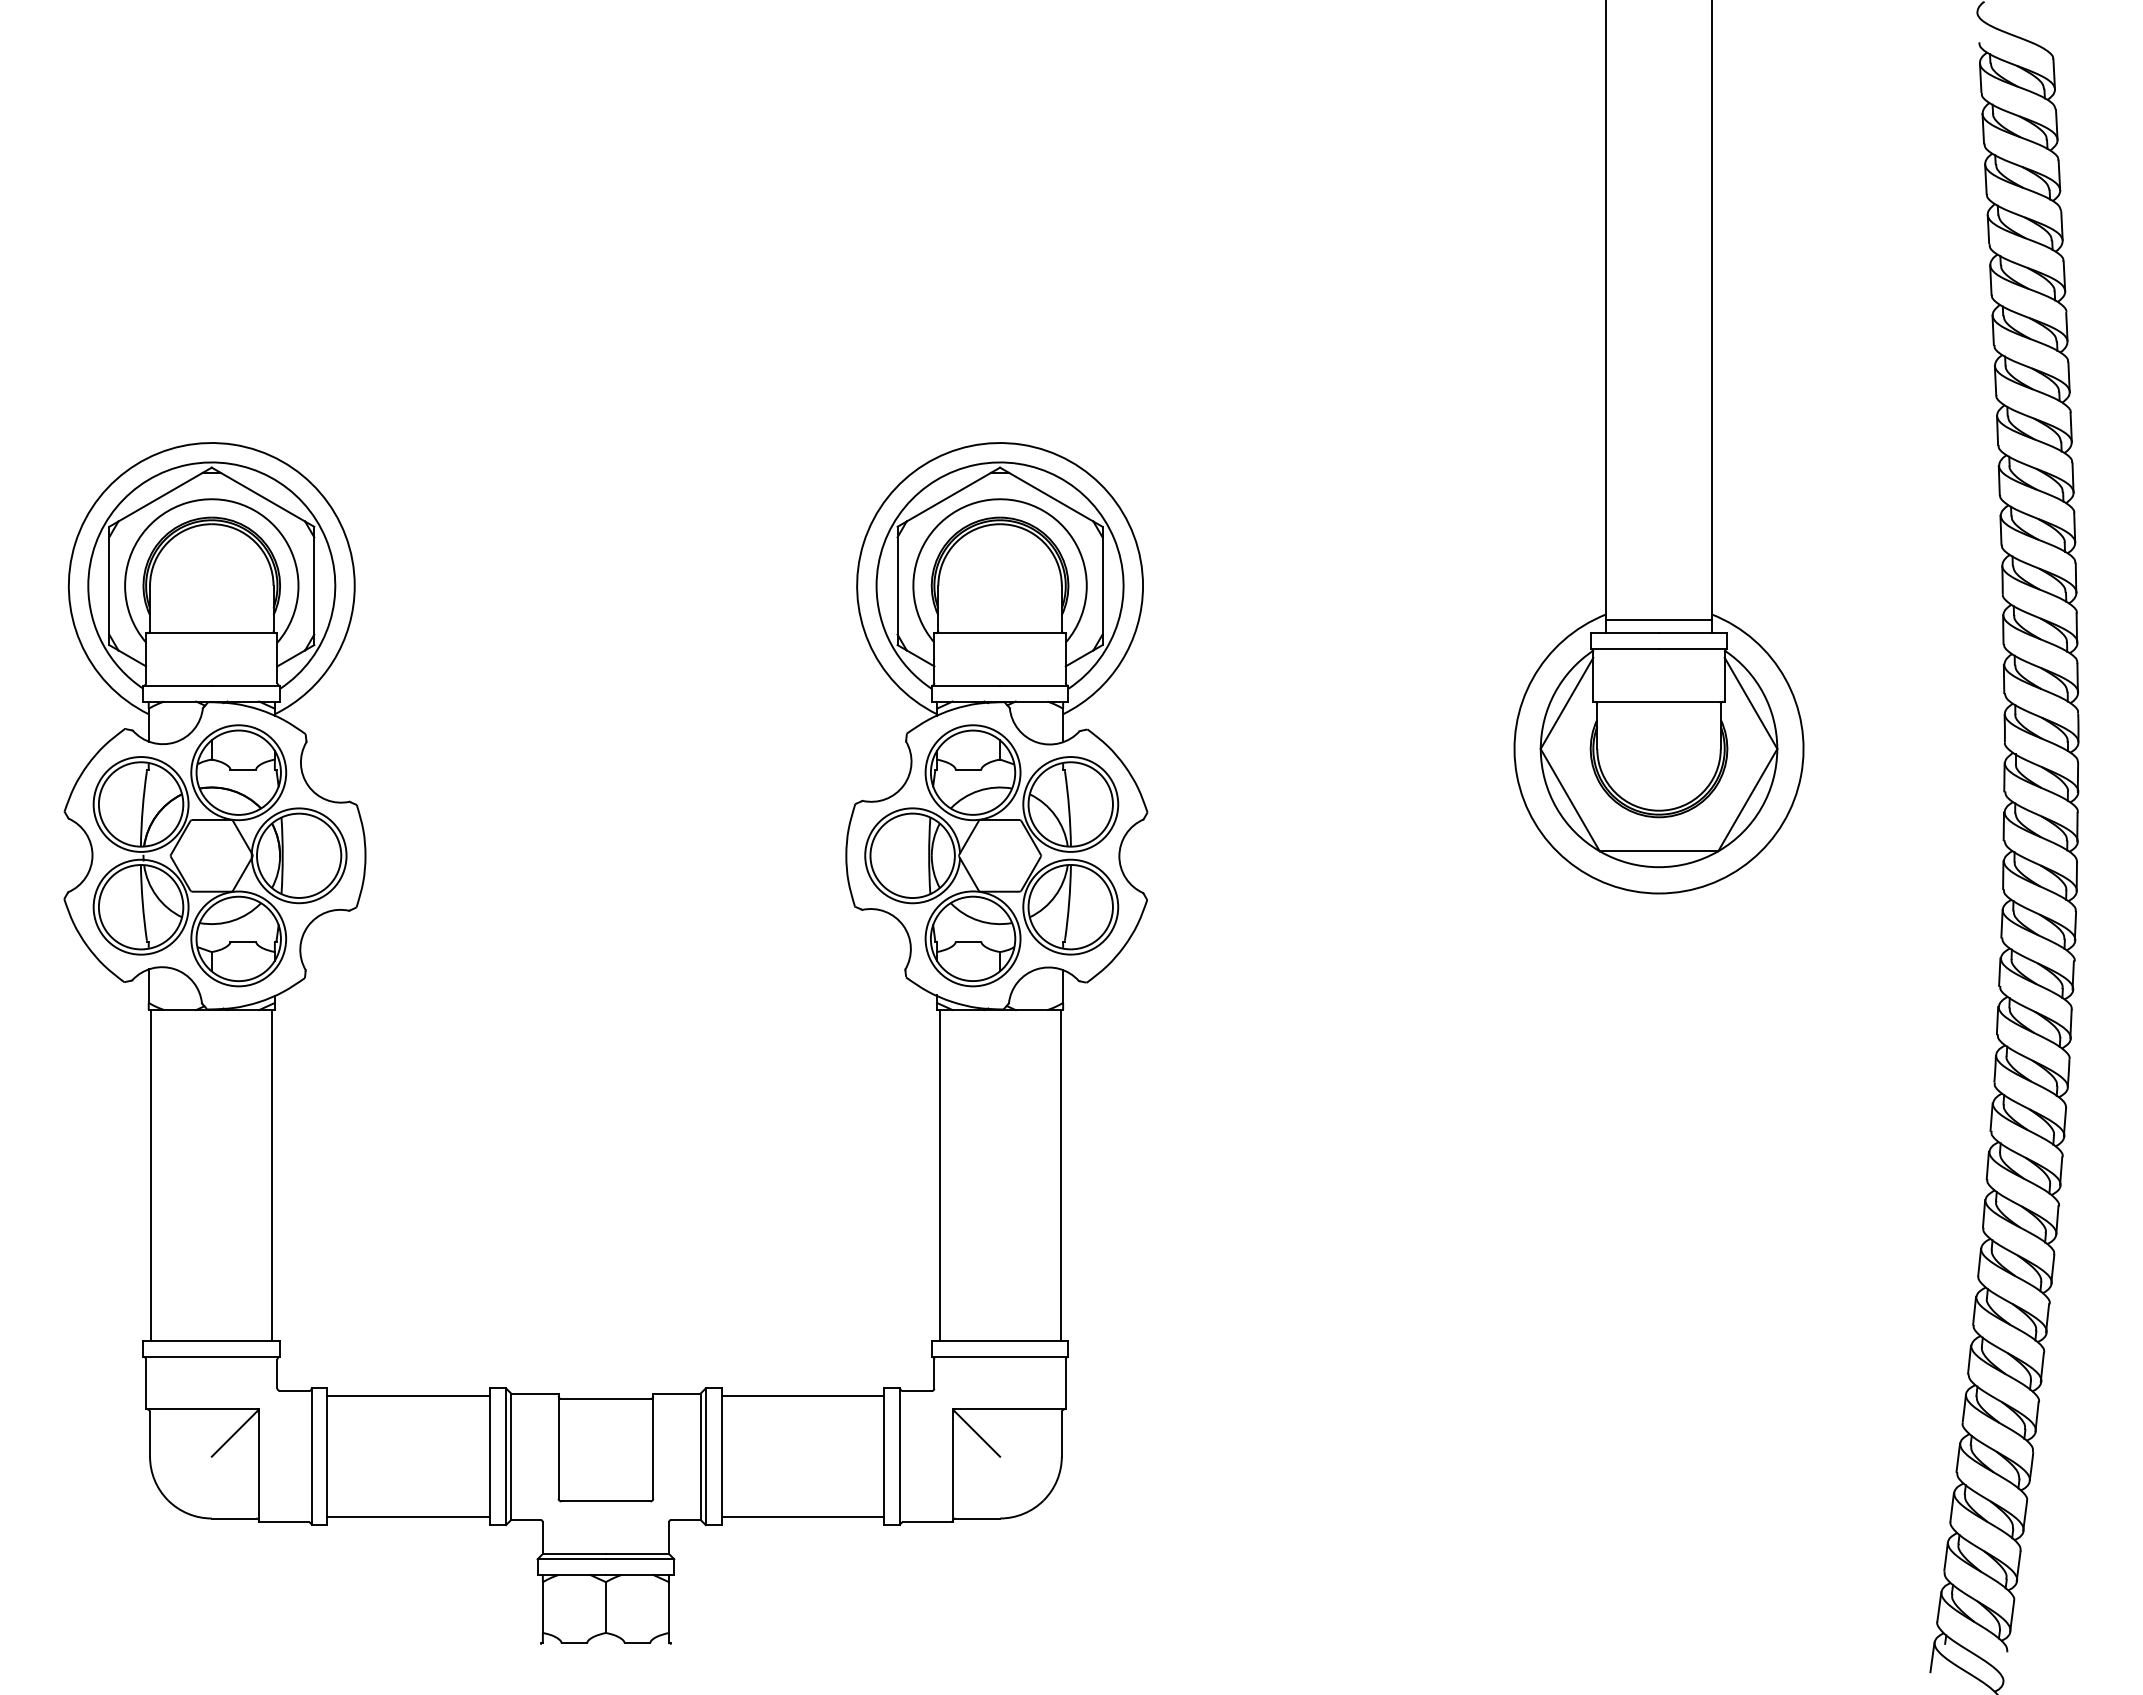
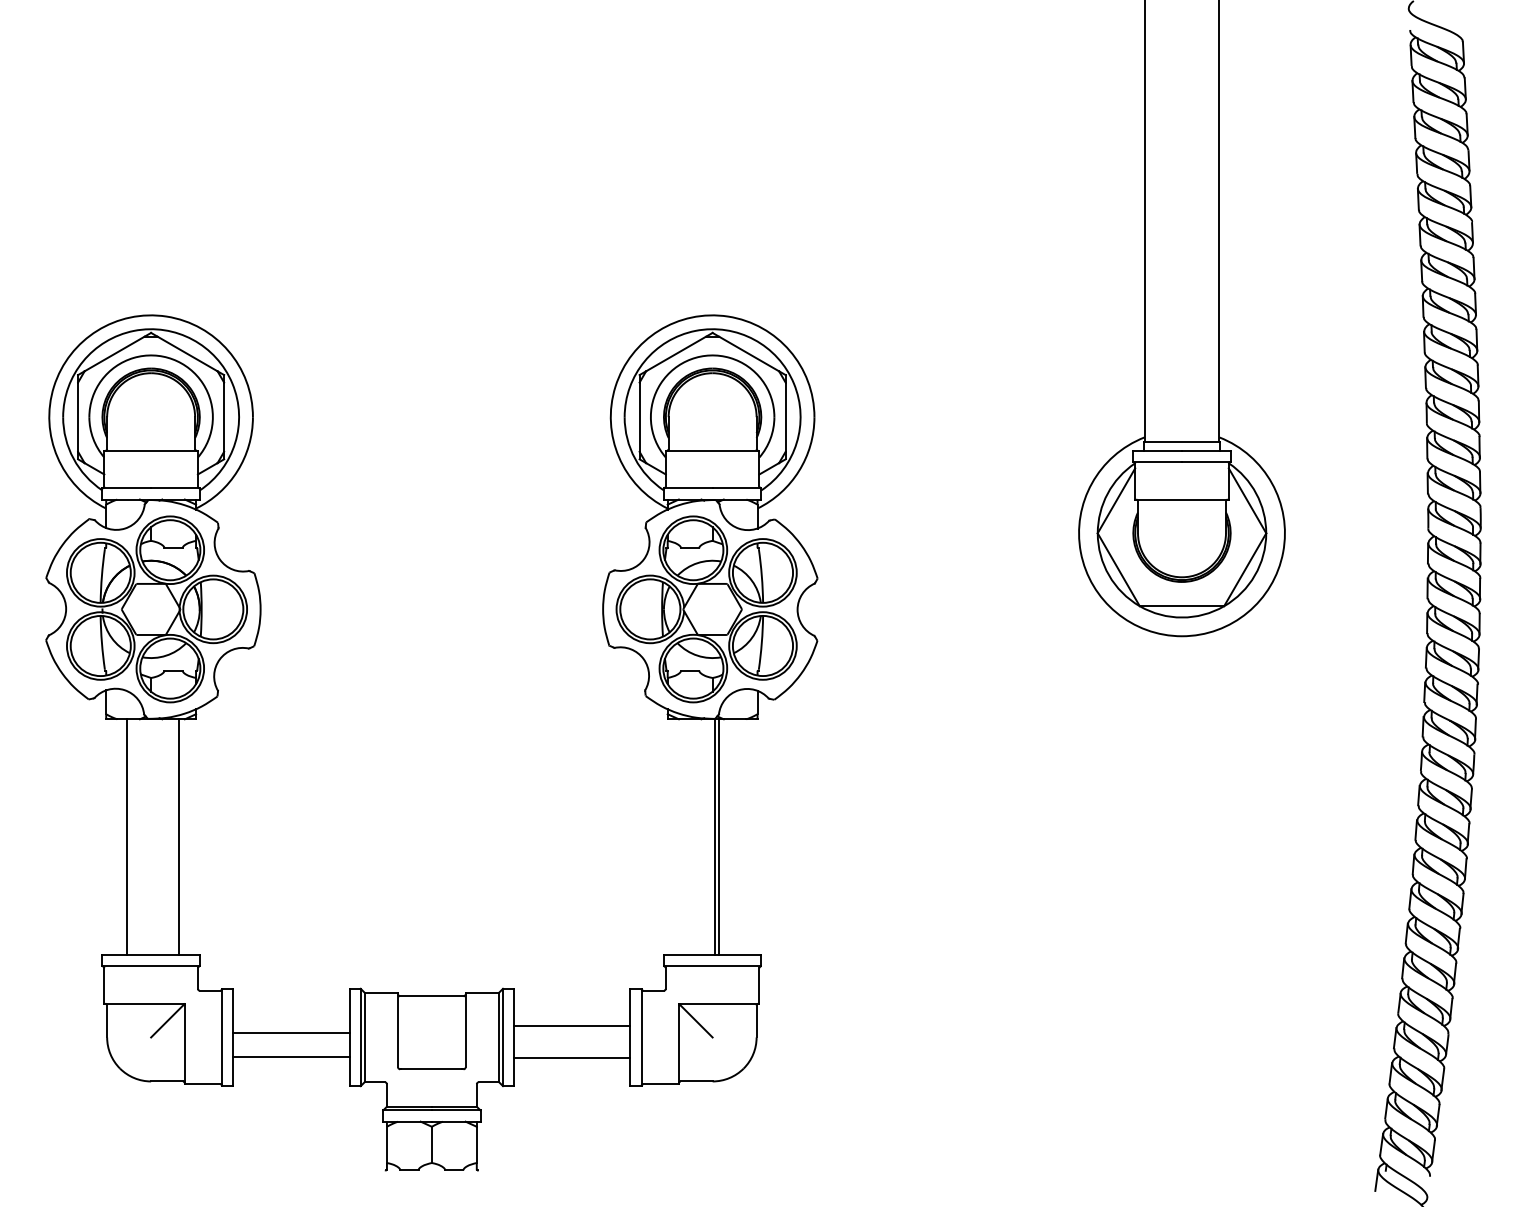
line: (151, 1175) -> (178, 837), moved
line: (272, 1175) -> (126, 837), moved
line: (939, 1175) -> (719, 837), moved
line: (1060, 1175) -> (715, 837), moved
line: (408, 1396) -> (291, 1057), moved
line: (802, 1396) -> (571, 1057), moved
line: (408, 1517) -> (291, 1033), moved
line: (802, 1517) -> (571, 1026), moved

